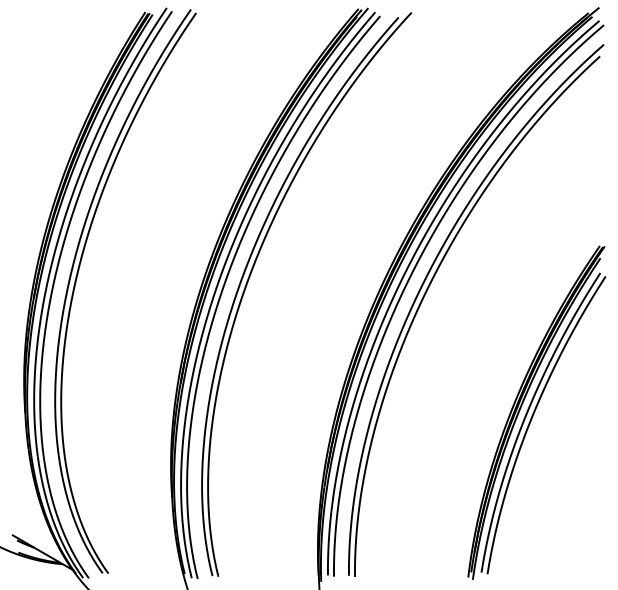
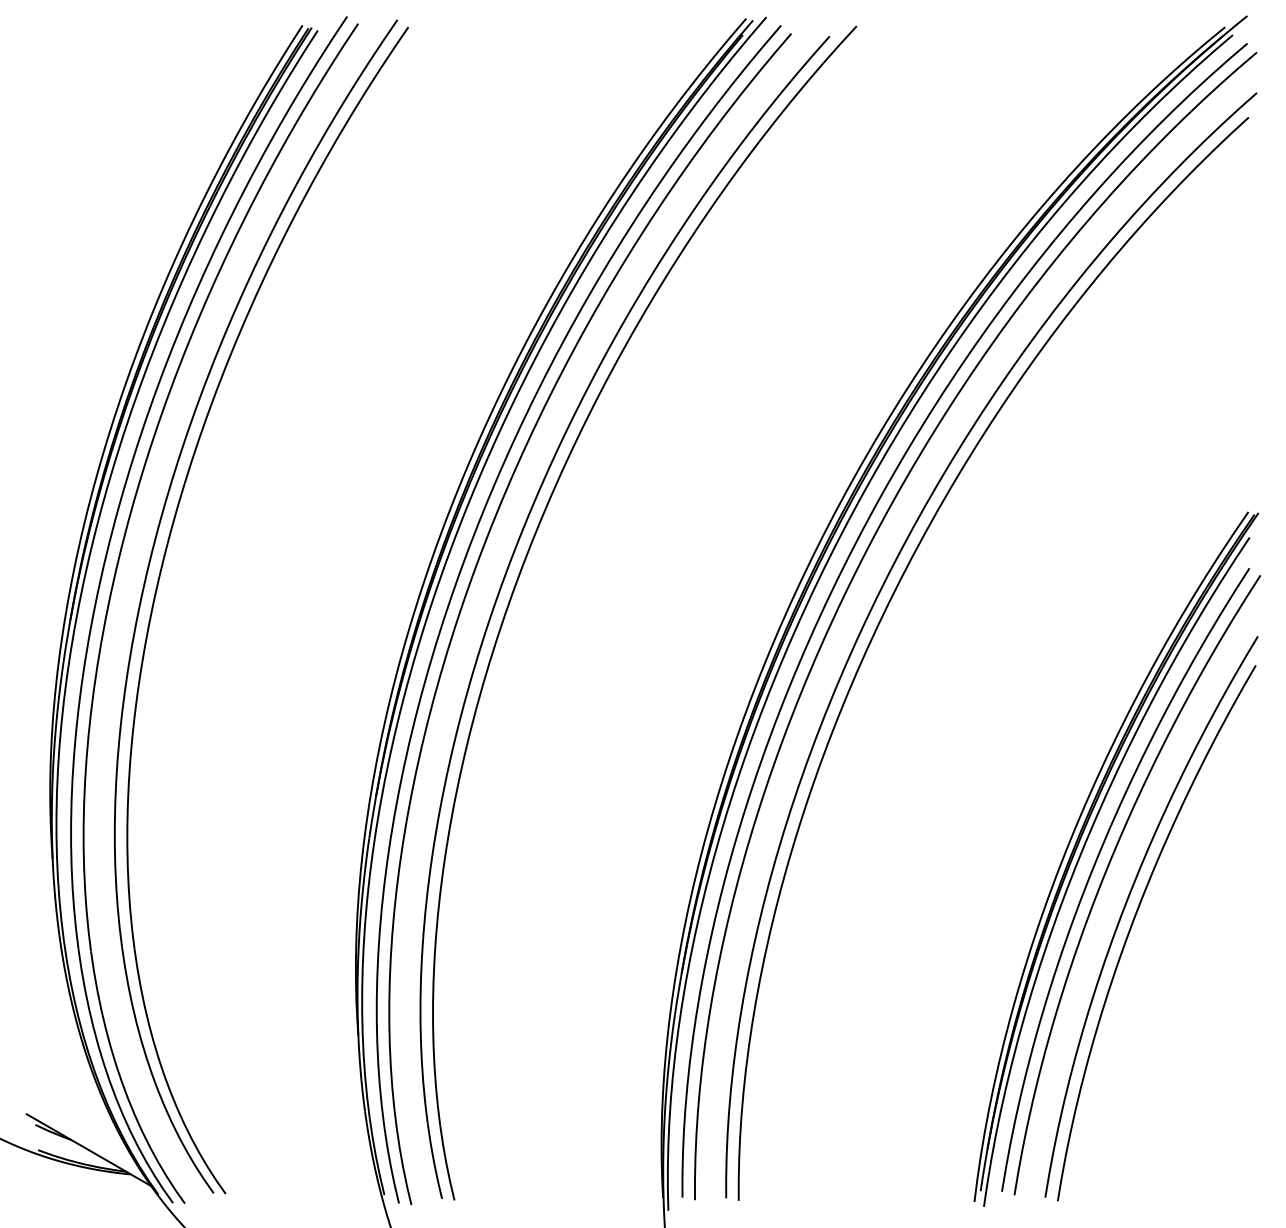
part: (547, 438) -> (1139, 912), added

